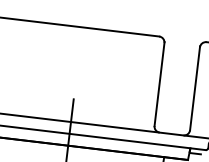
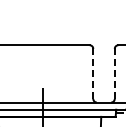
line: (159, 83) -> (93, 73), solid -> dashed
line: (194, 89) -> (114, 74), solid -> dashed

